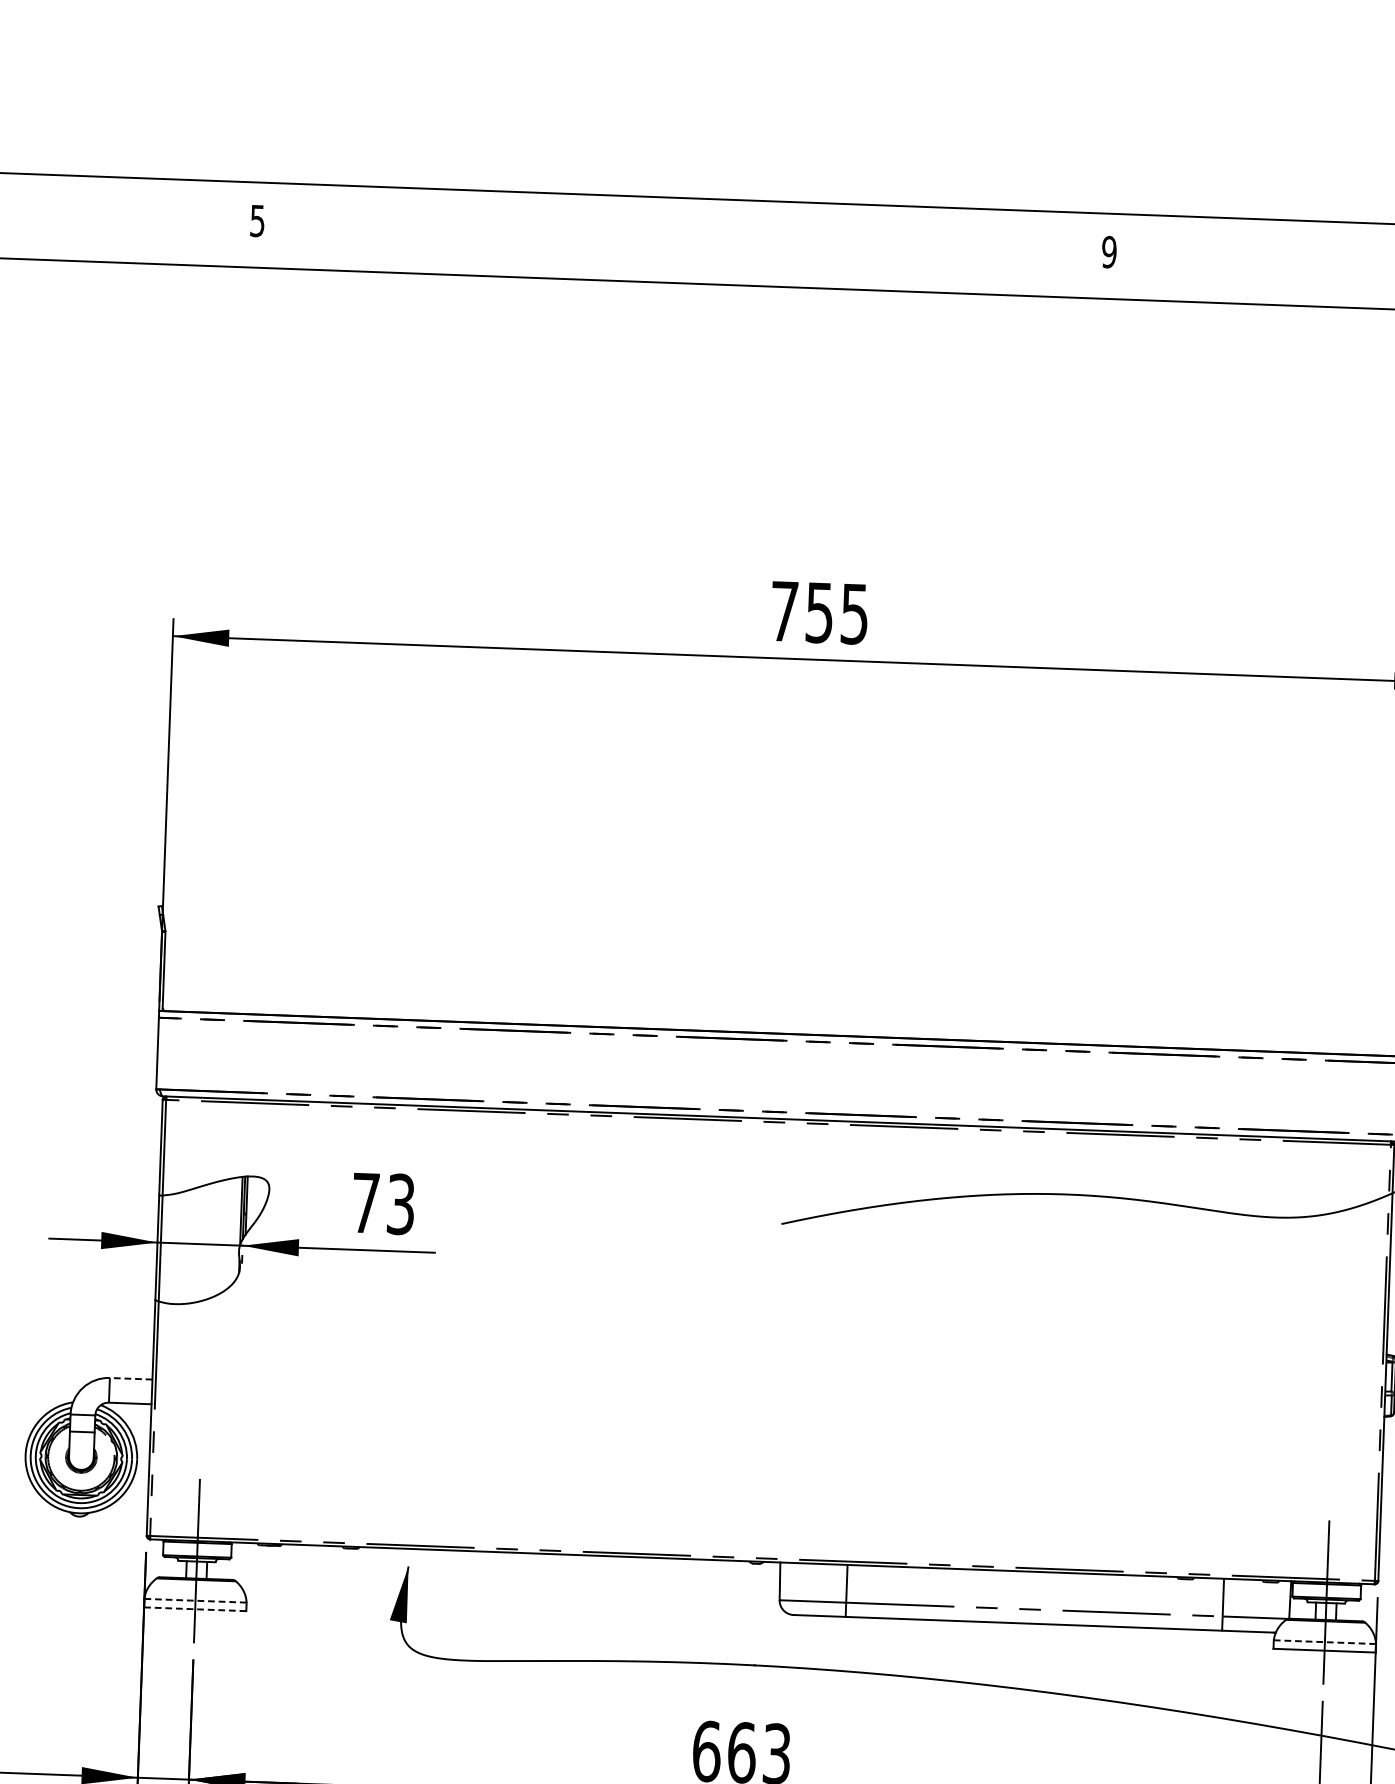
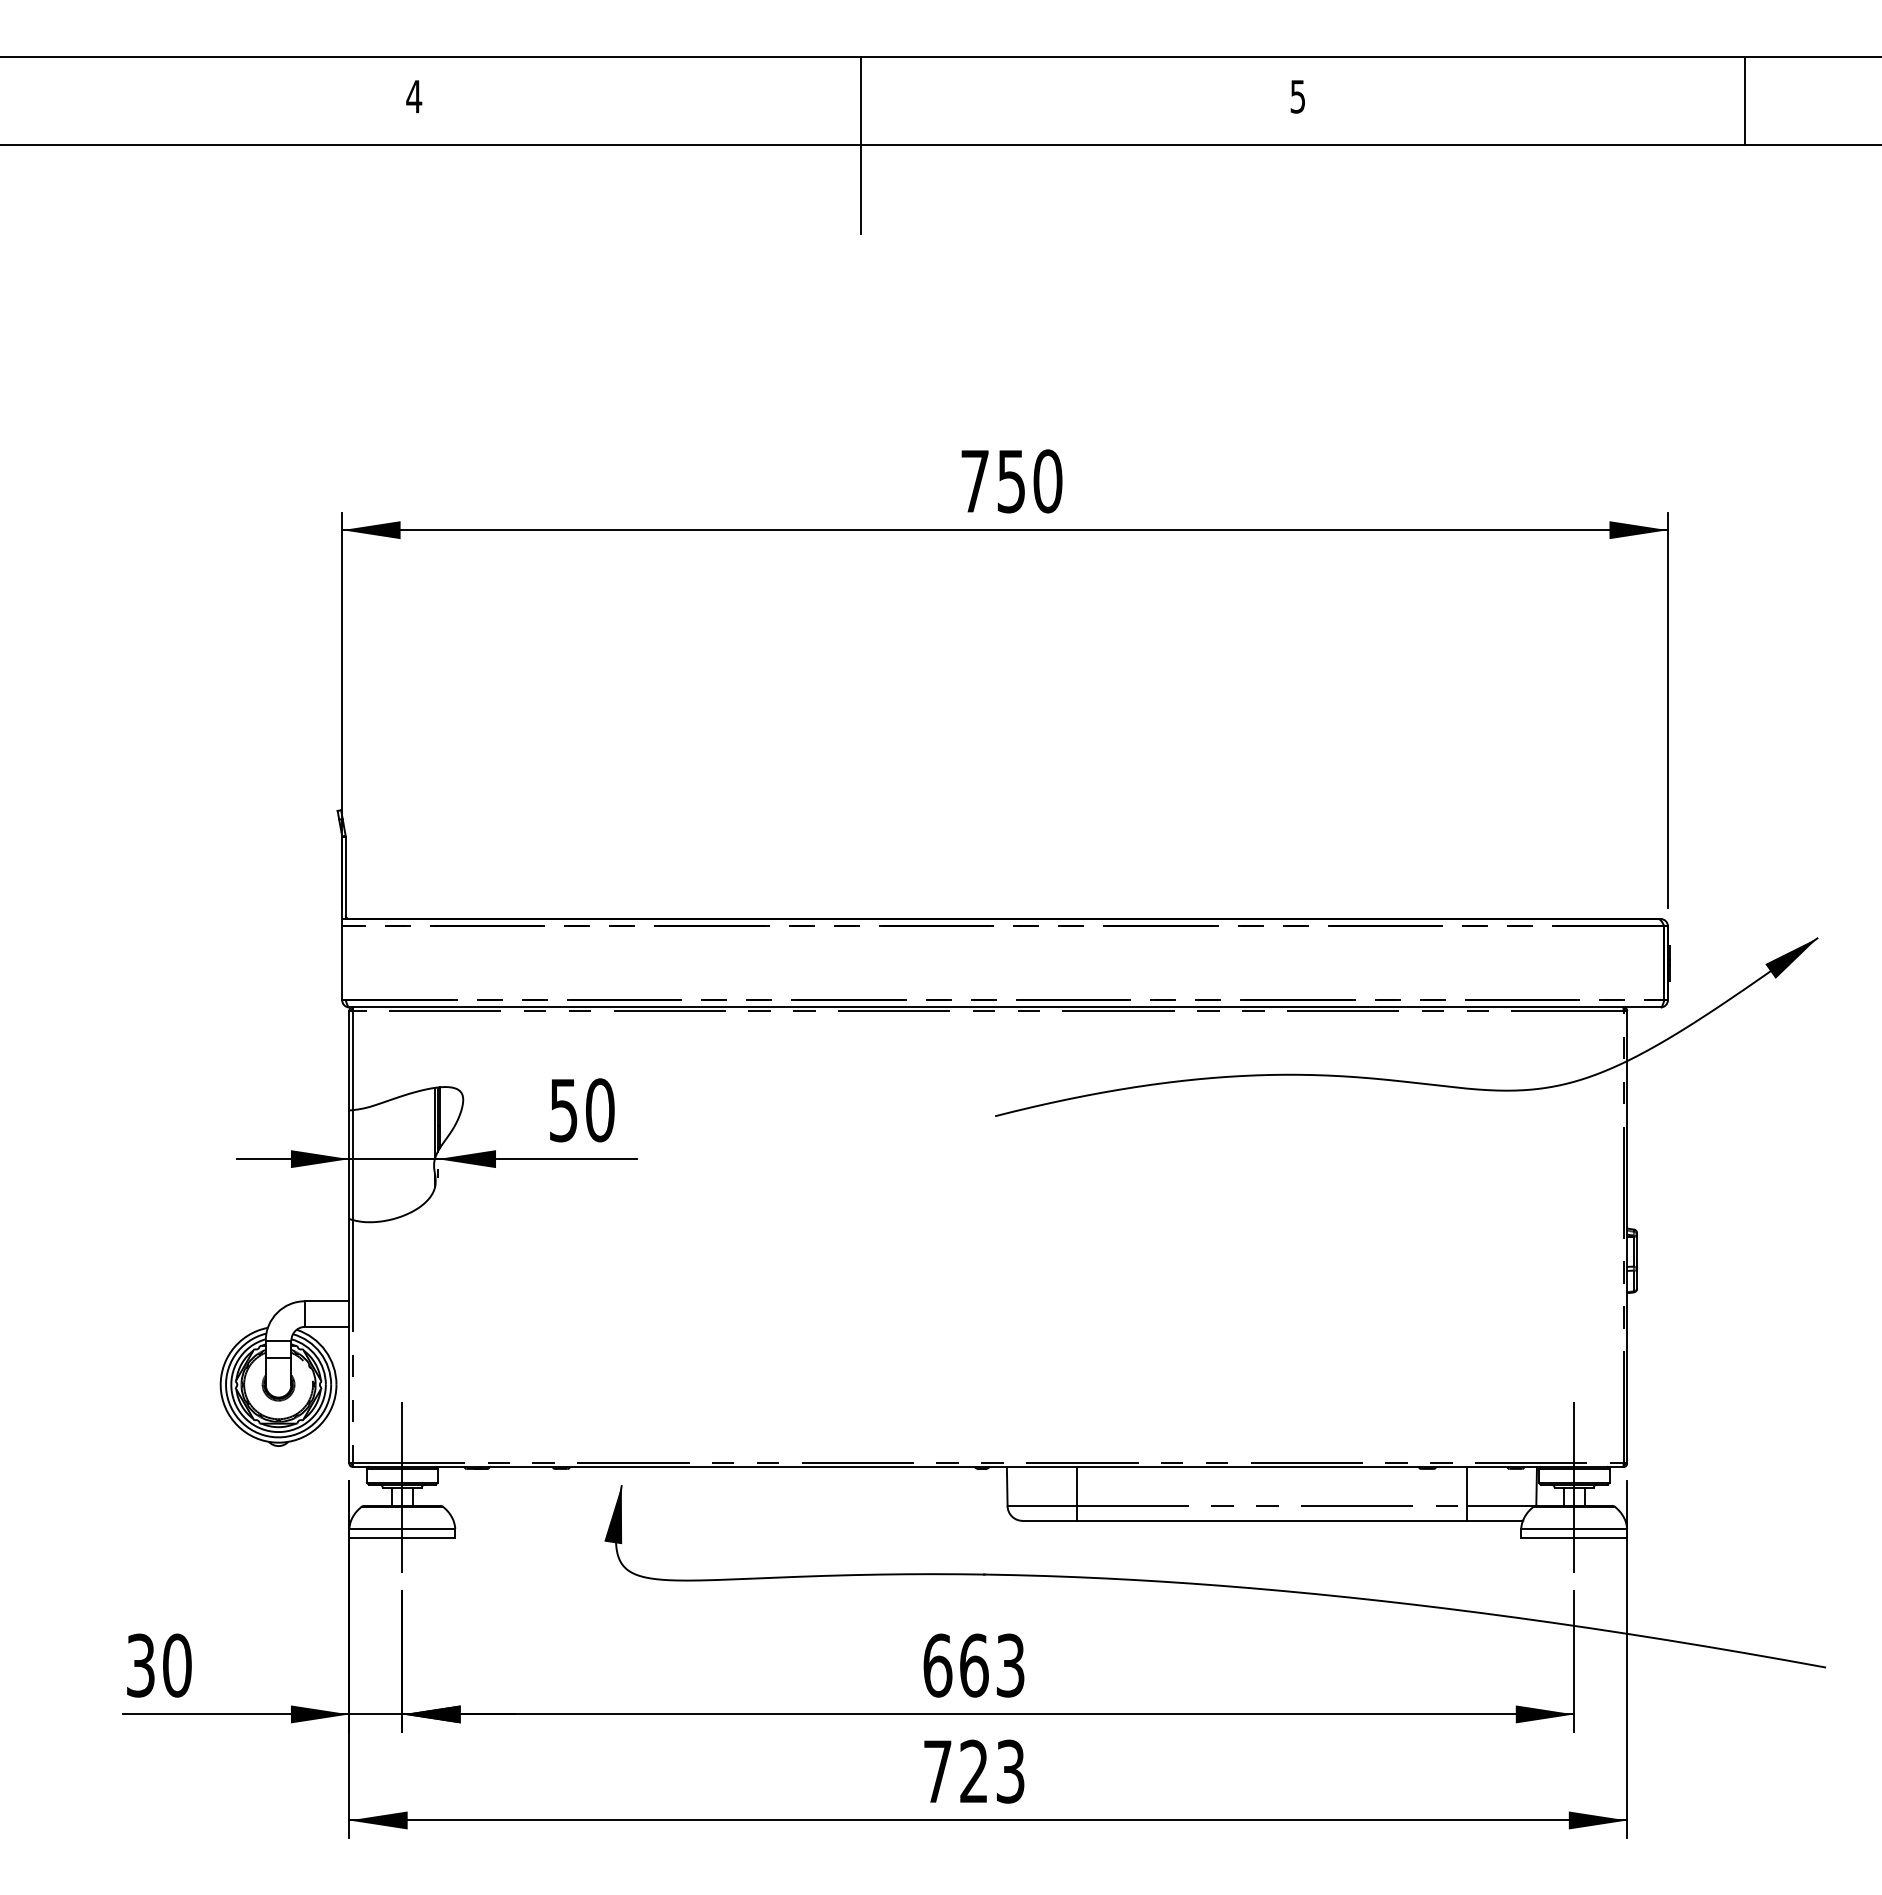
text: (257, 220) -> (414, 96), 5 -> 4
text: (1108, 251) -> (1297, 96), 9 -> 5
line: (686, 282) -> (861, 144), added
text: (854, 614) -> (1047, 481), 755 -> 750
text: (383, 1203) -> (582, 1110), 73 -> 50
line: (130, 1378) -> (326, 1301), dashed -> solid
line: (194, 1600) -> (401, 1528), dashed -> solid
line: (194, 1609) -> (401, 1537), dashed -> solid
line: (1324, 1641) -> (1573, 1528), dashed -> solid

